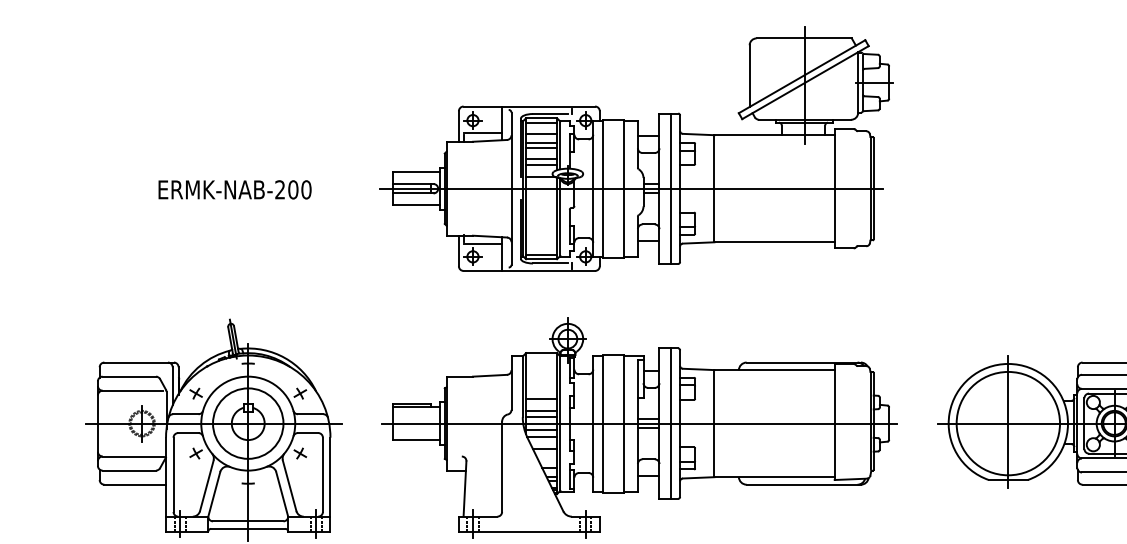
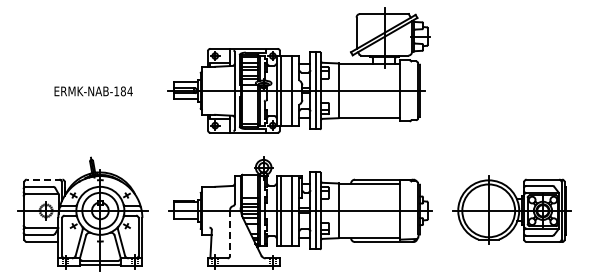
text: (293, 190) -> (123, 91), ERMK-NAB-200 -> ERMK-NAB-184
line: (138, 362) -> (44, 179), solid -> dashed
line: (502, 467) -> (230, 233), solid -> dashed

